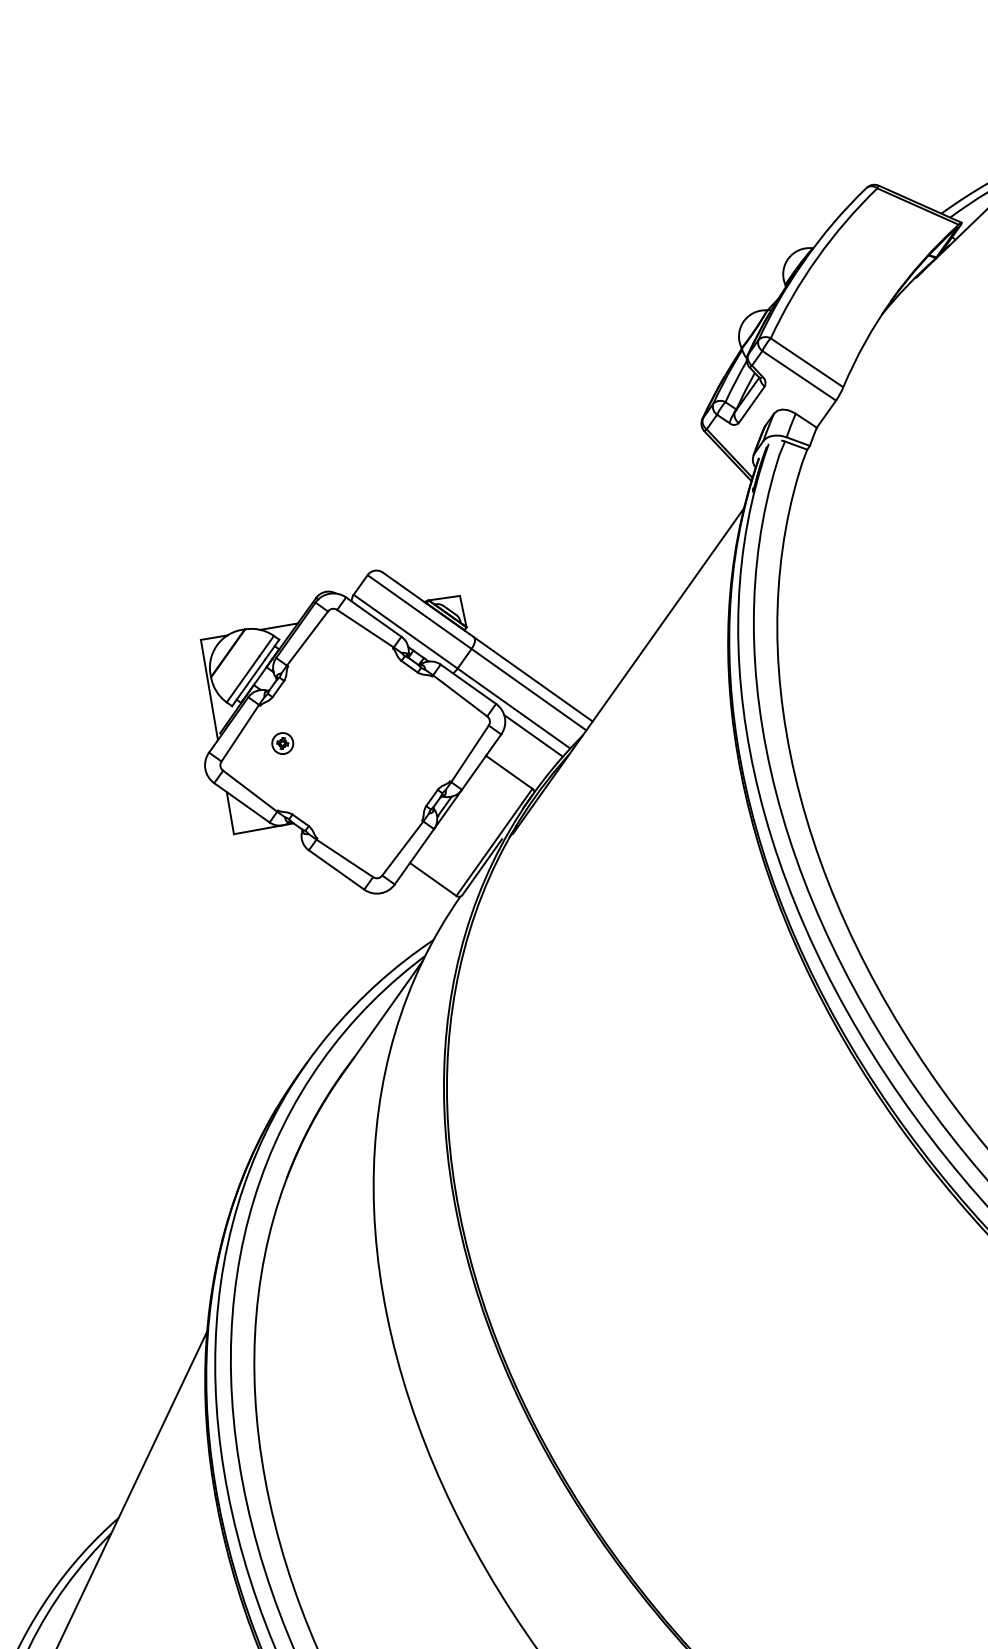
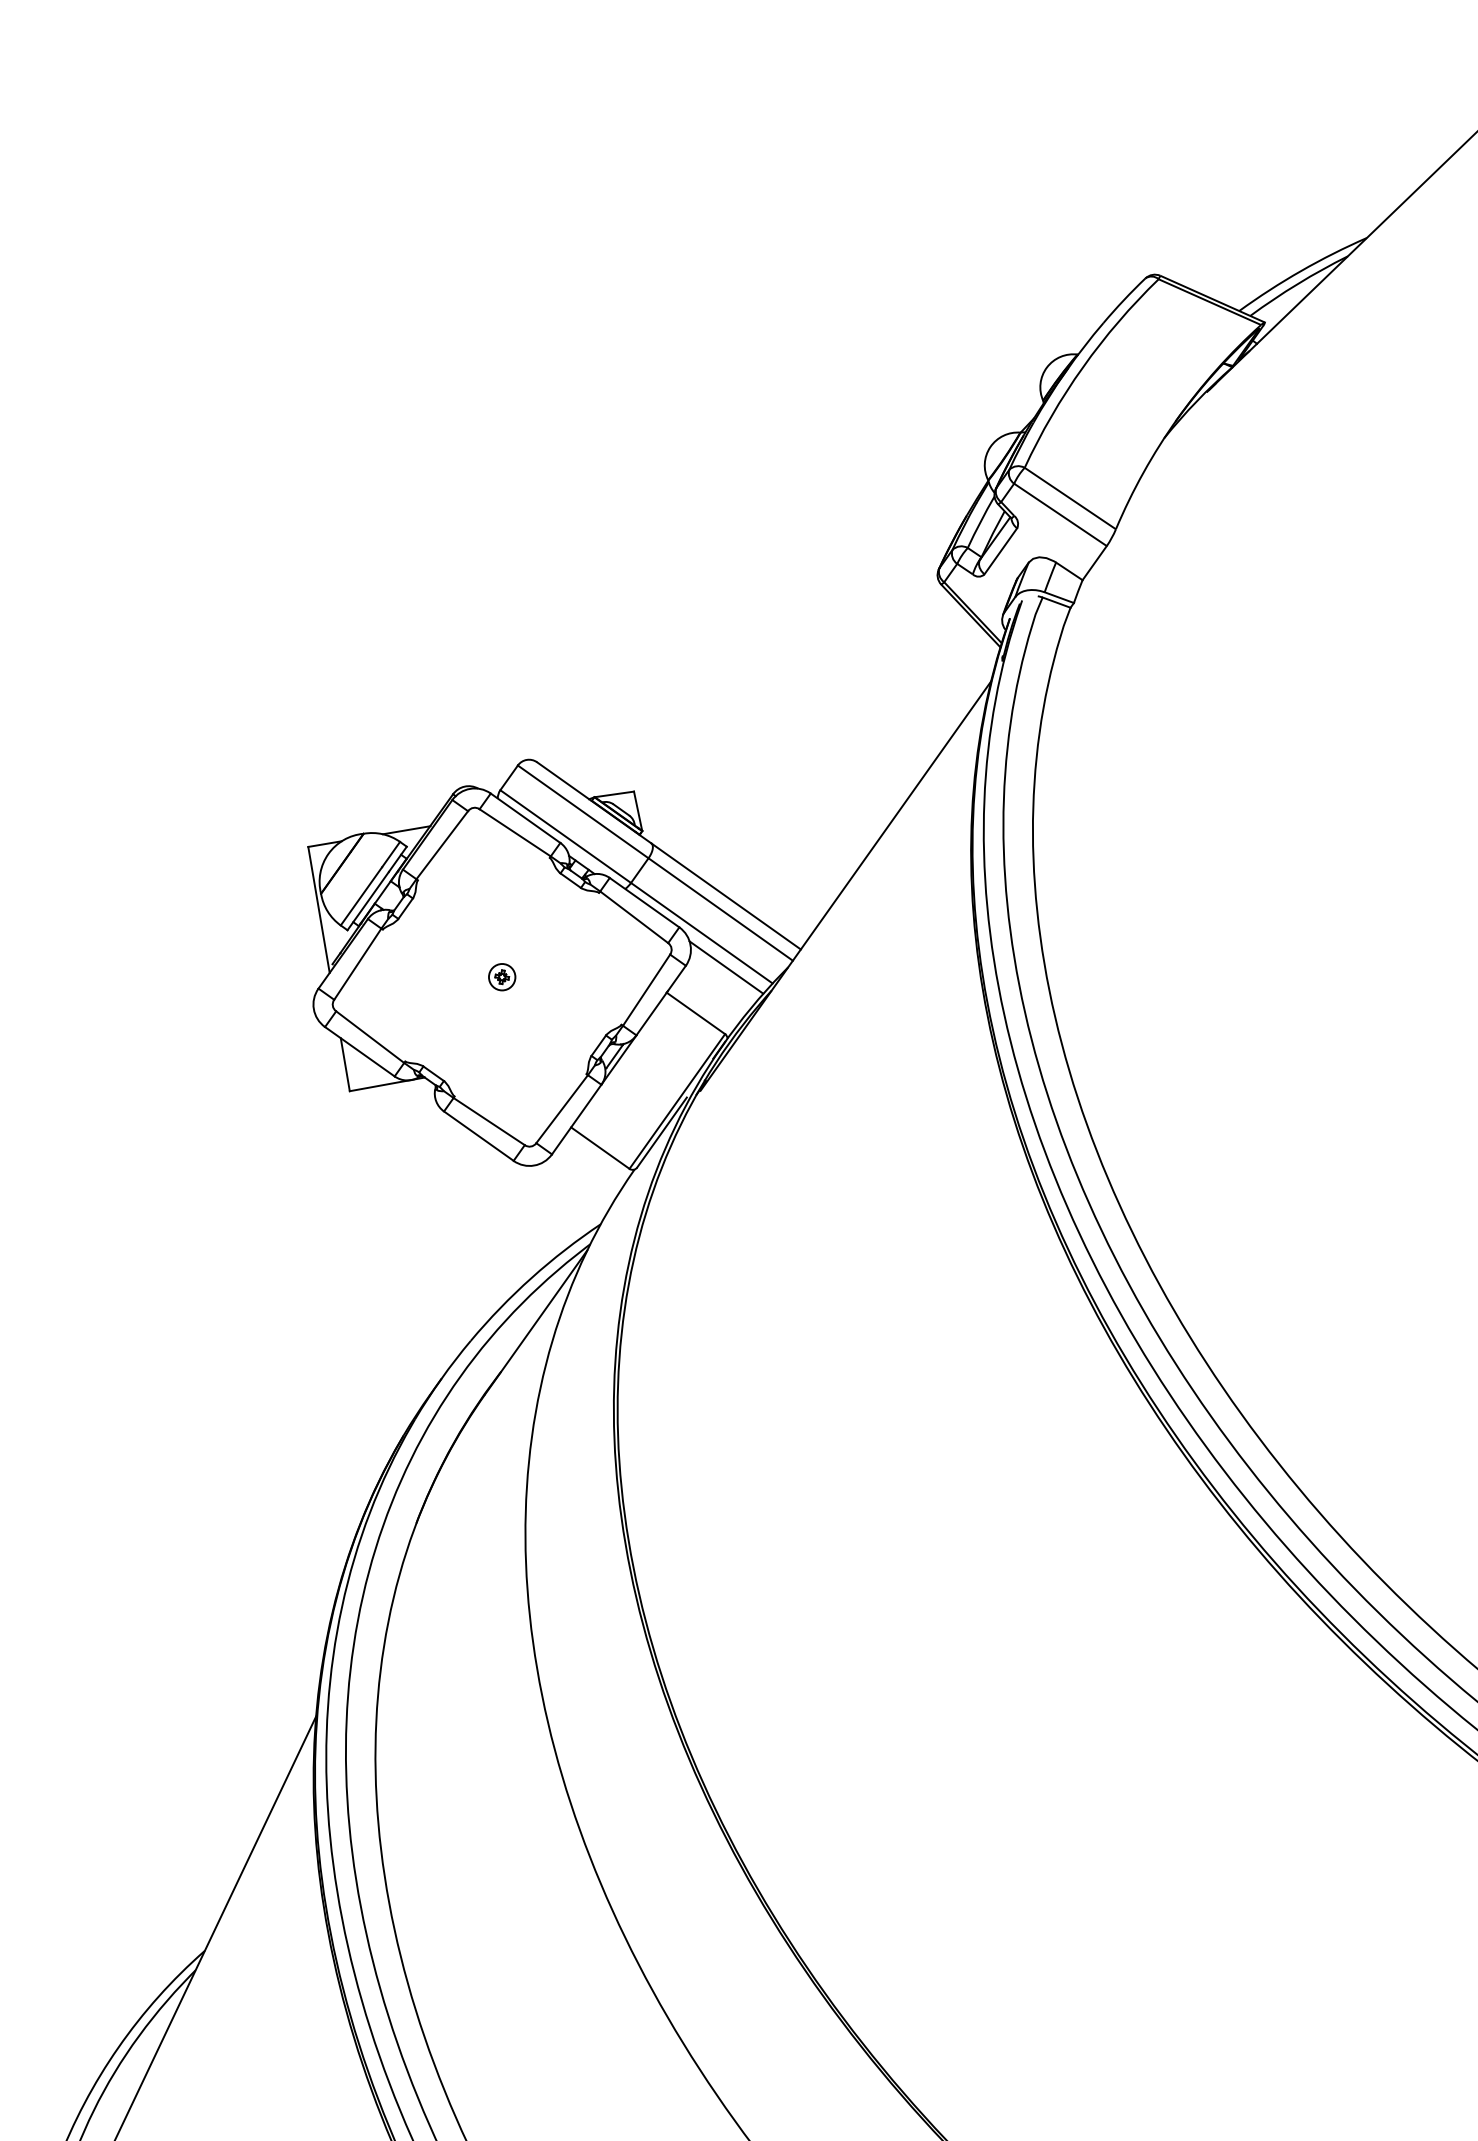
part: (283, 743) -> (502, 977), moved

